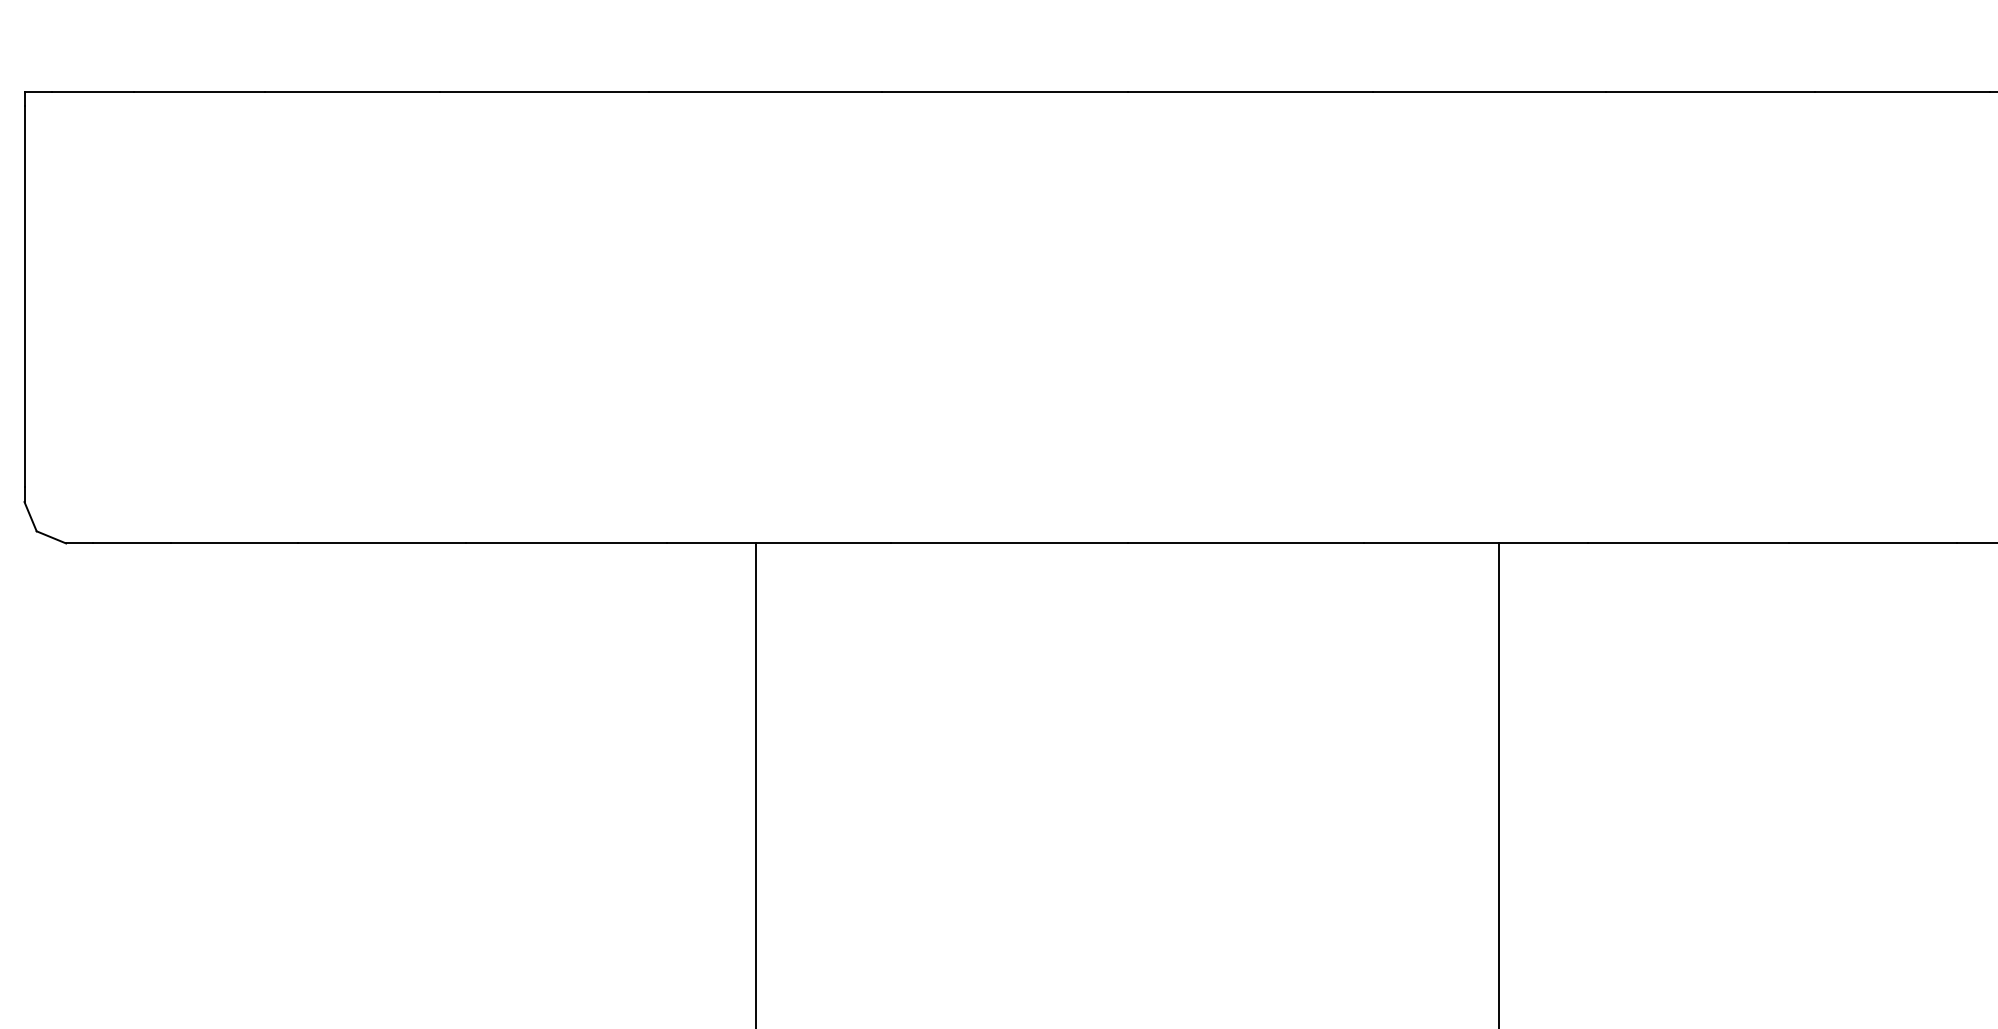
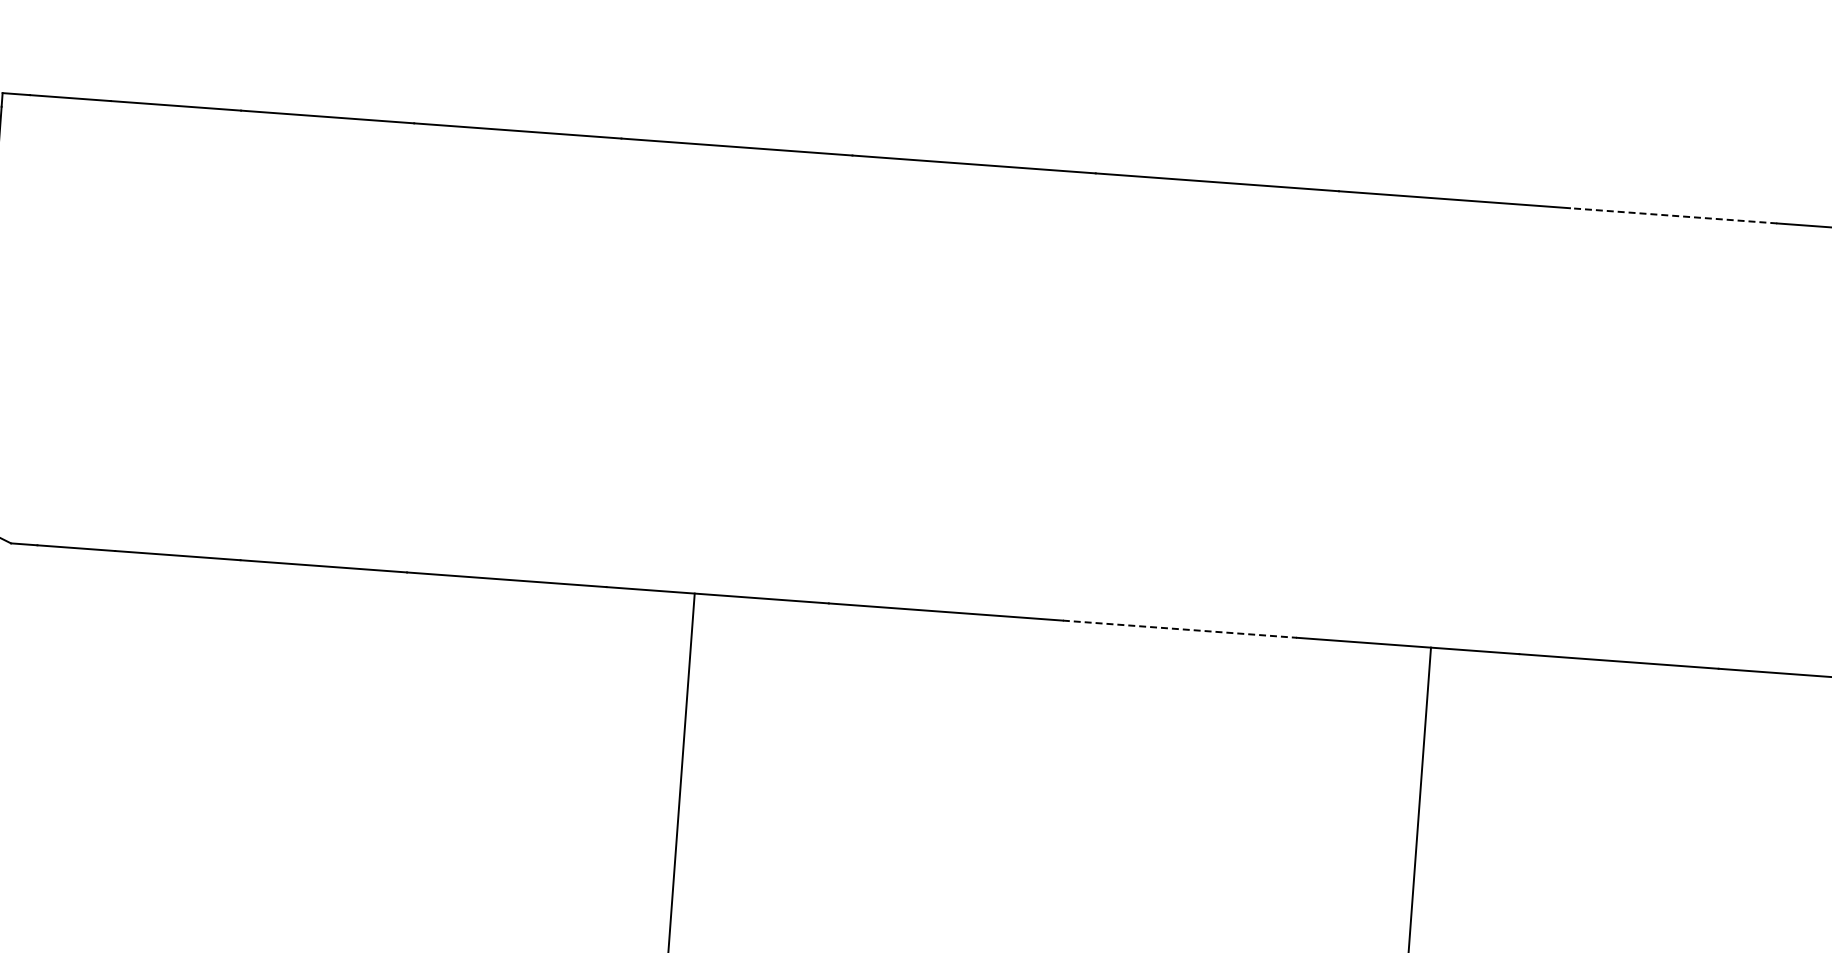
line: (1710, 92) -> (1673, 216), solid -> dashed
line: (1246, 543) -> (1180, 629), solid -> dashed

